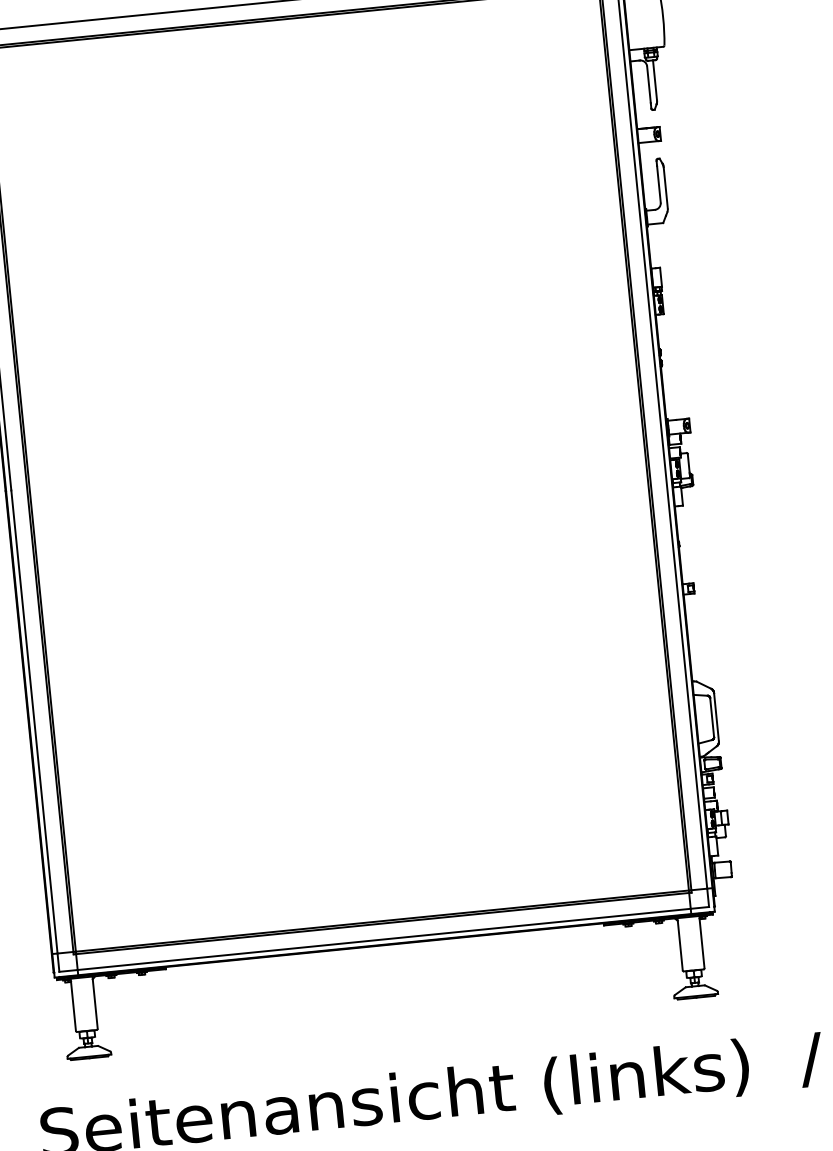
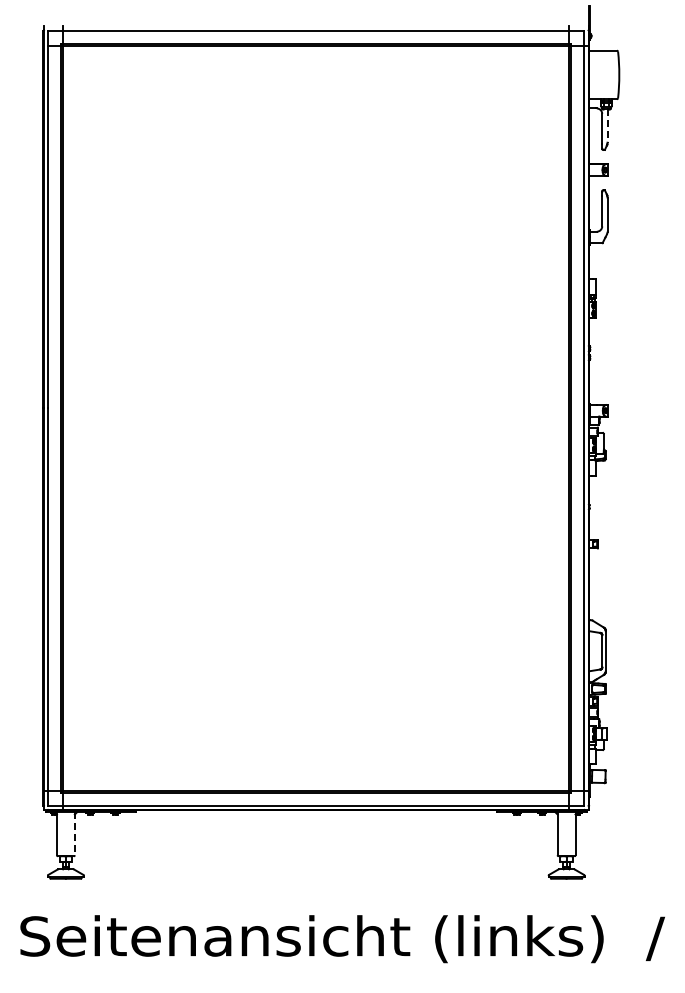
line: (655, 81) -> (607, 126), solid -> dashed
line: (94, 1002) -> (74, 833), solid -> dashed

